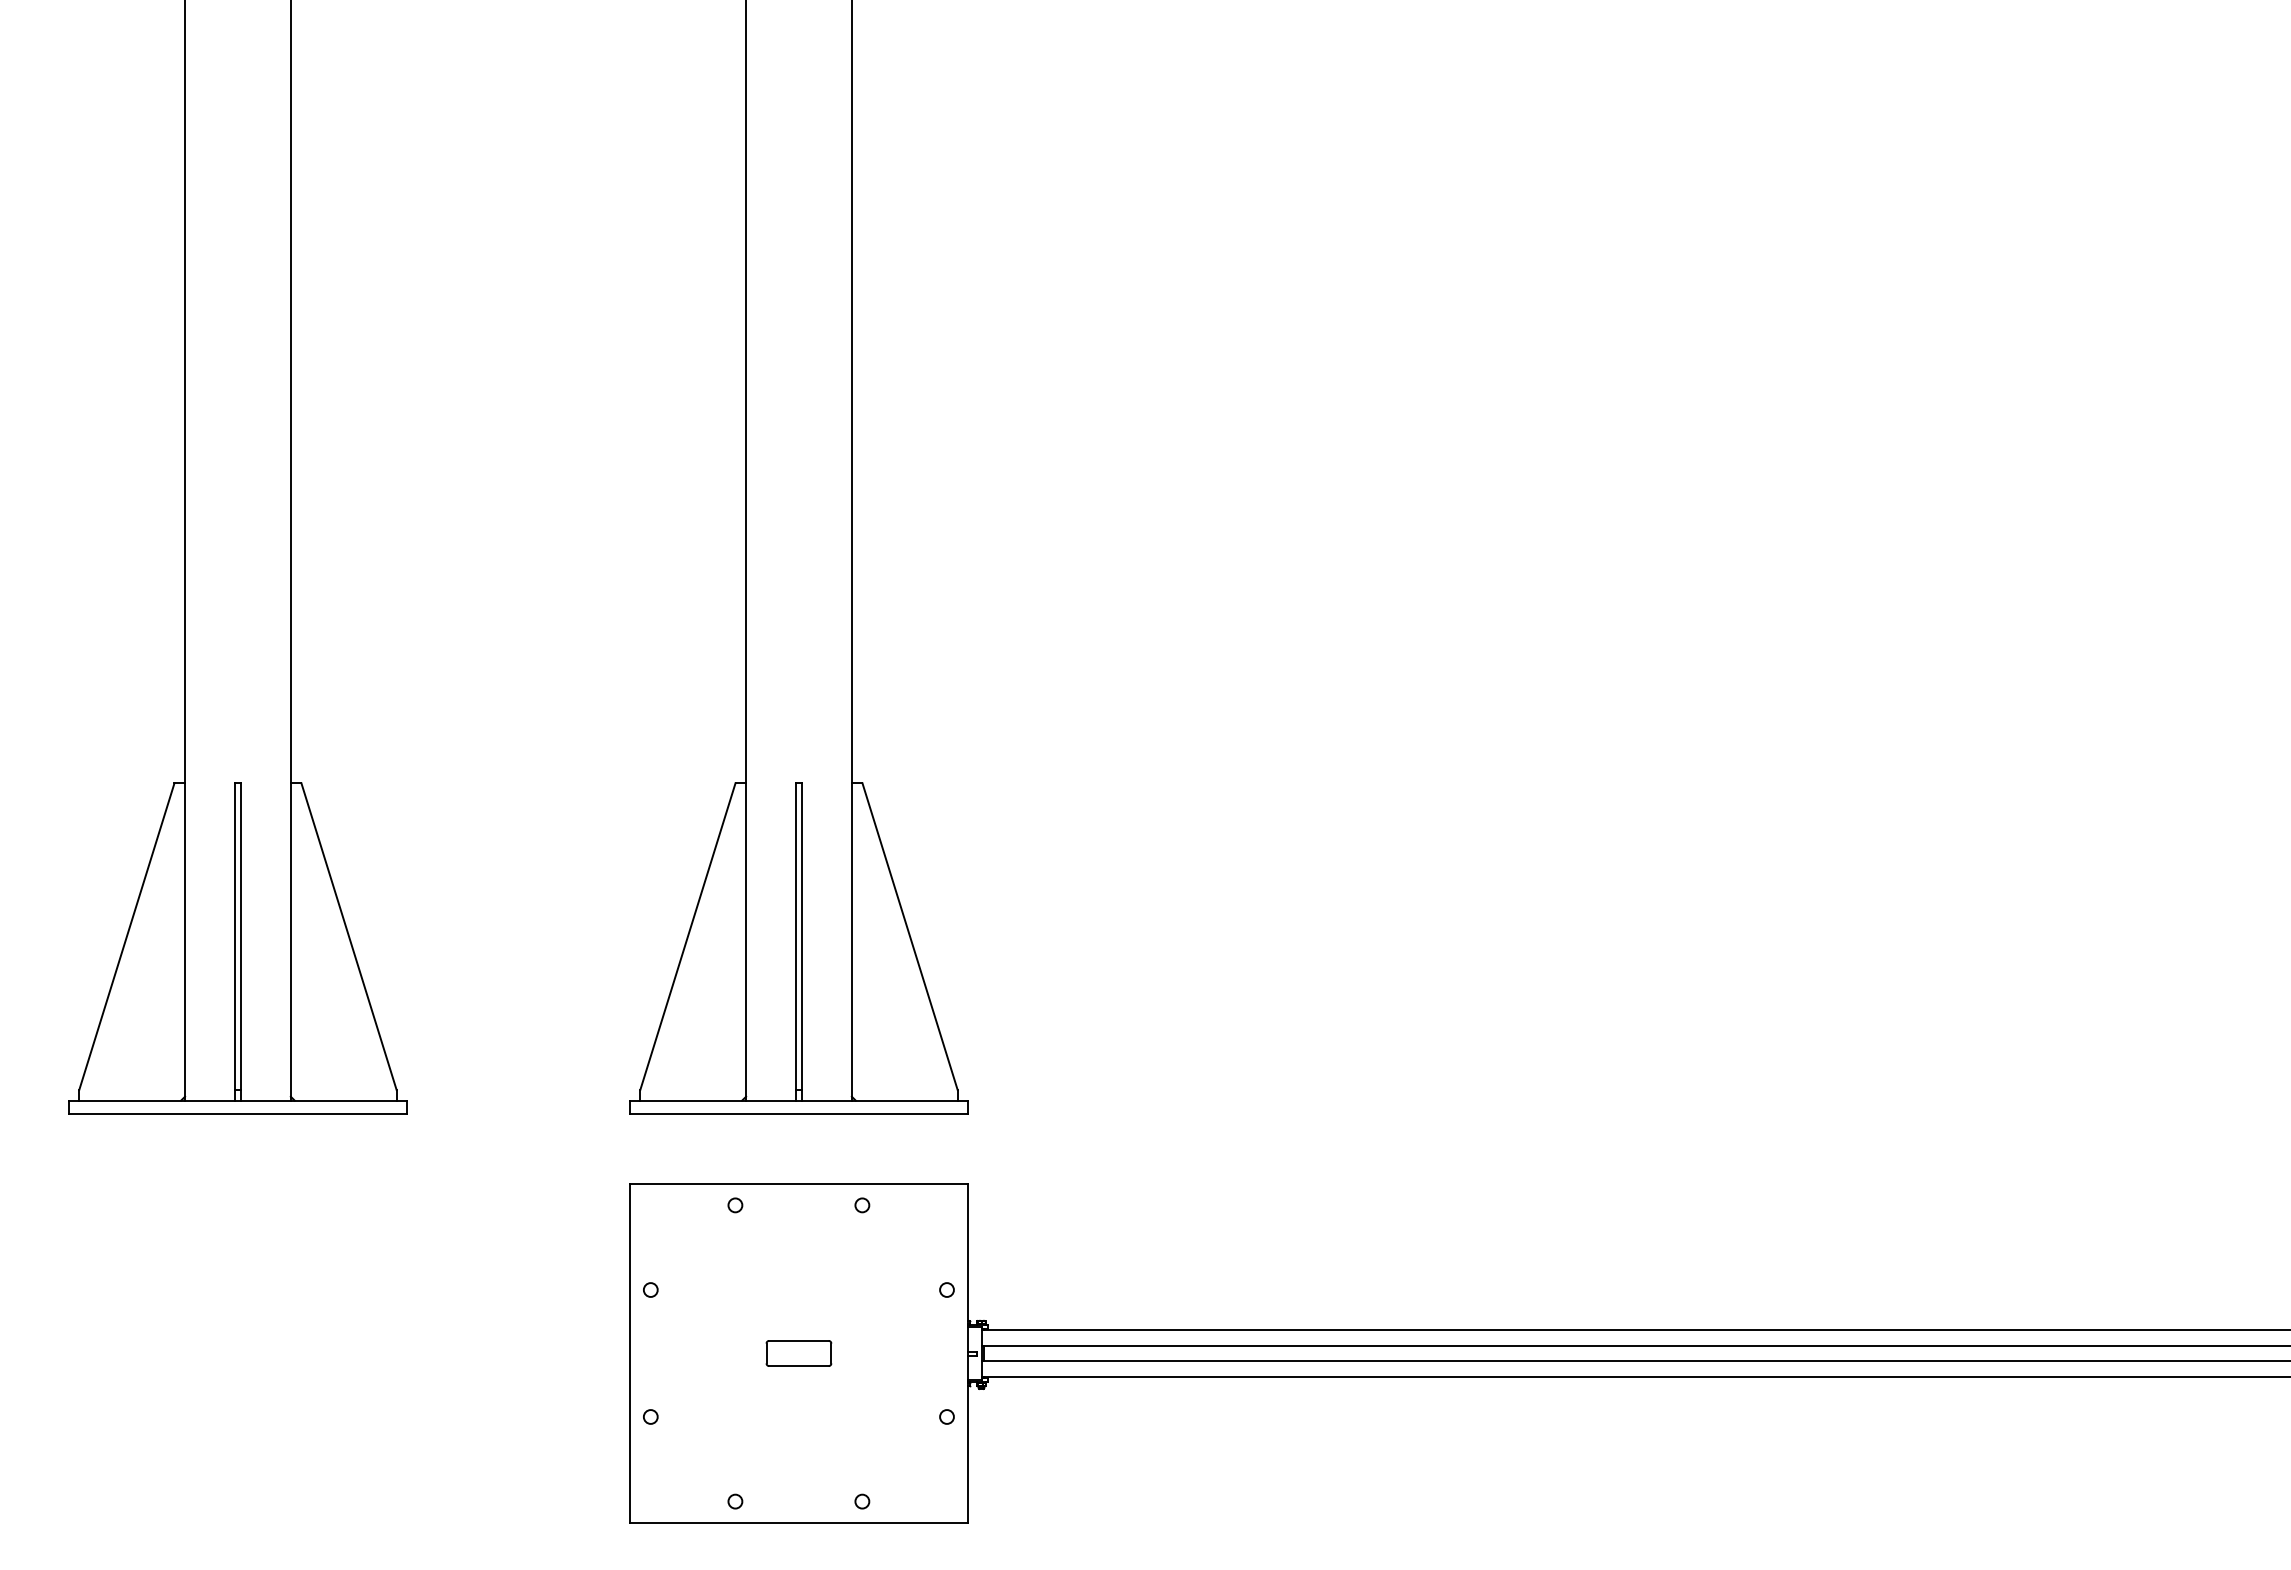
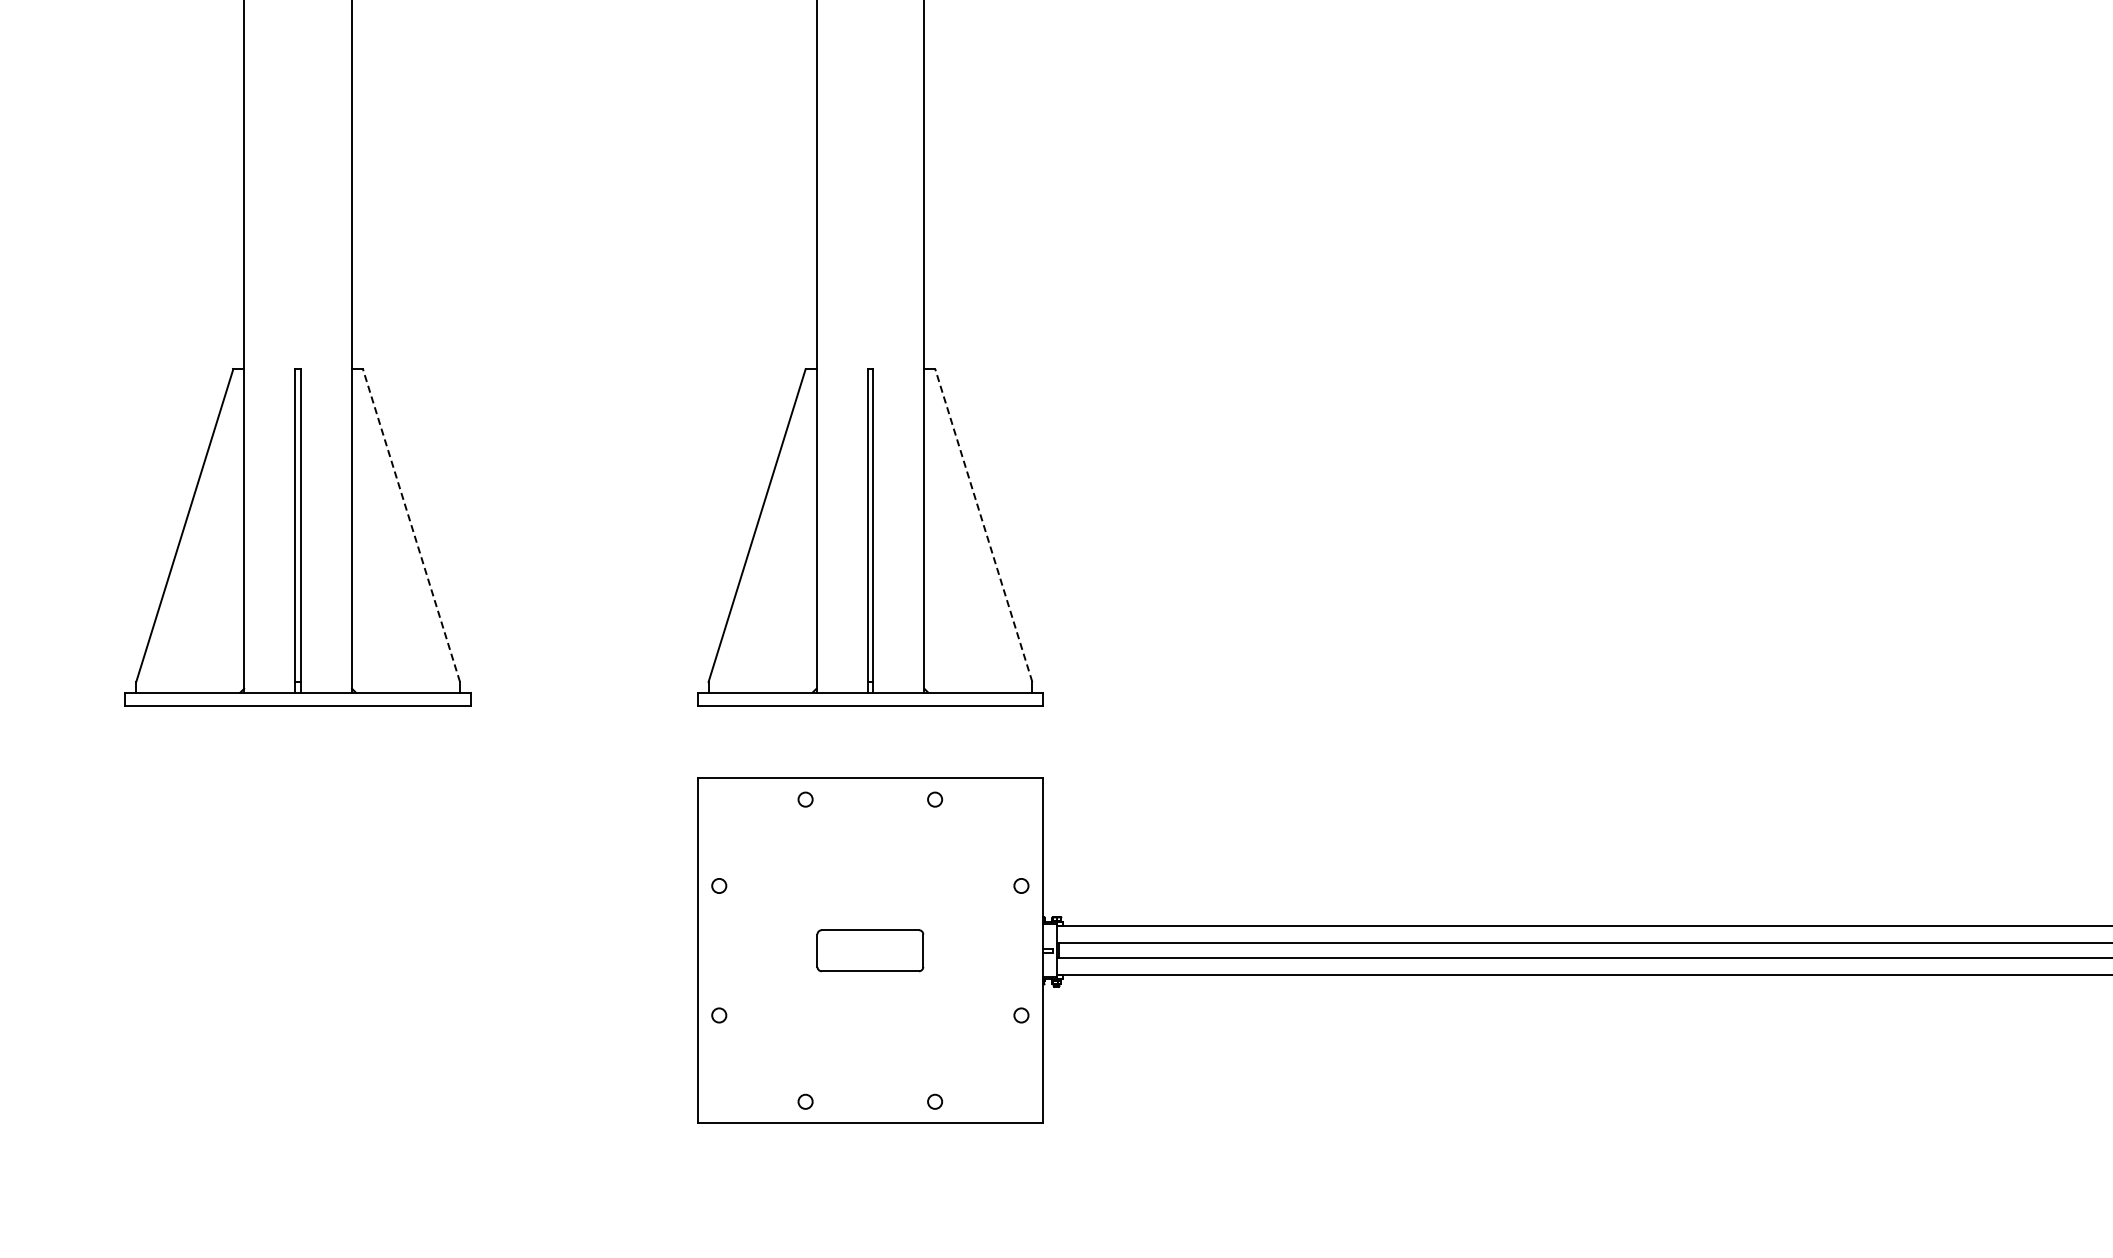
line: (349, 936) -> (411, 525), solid -> dashed
line: (910, 936) -> (984, 525), solid -> dashed
part: (798, 1353) -> (869, 950), size x1.6

